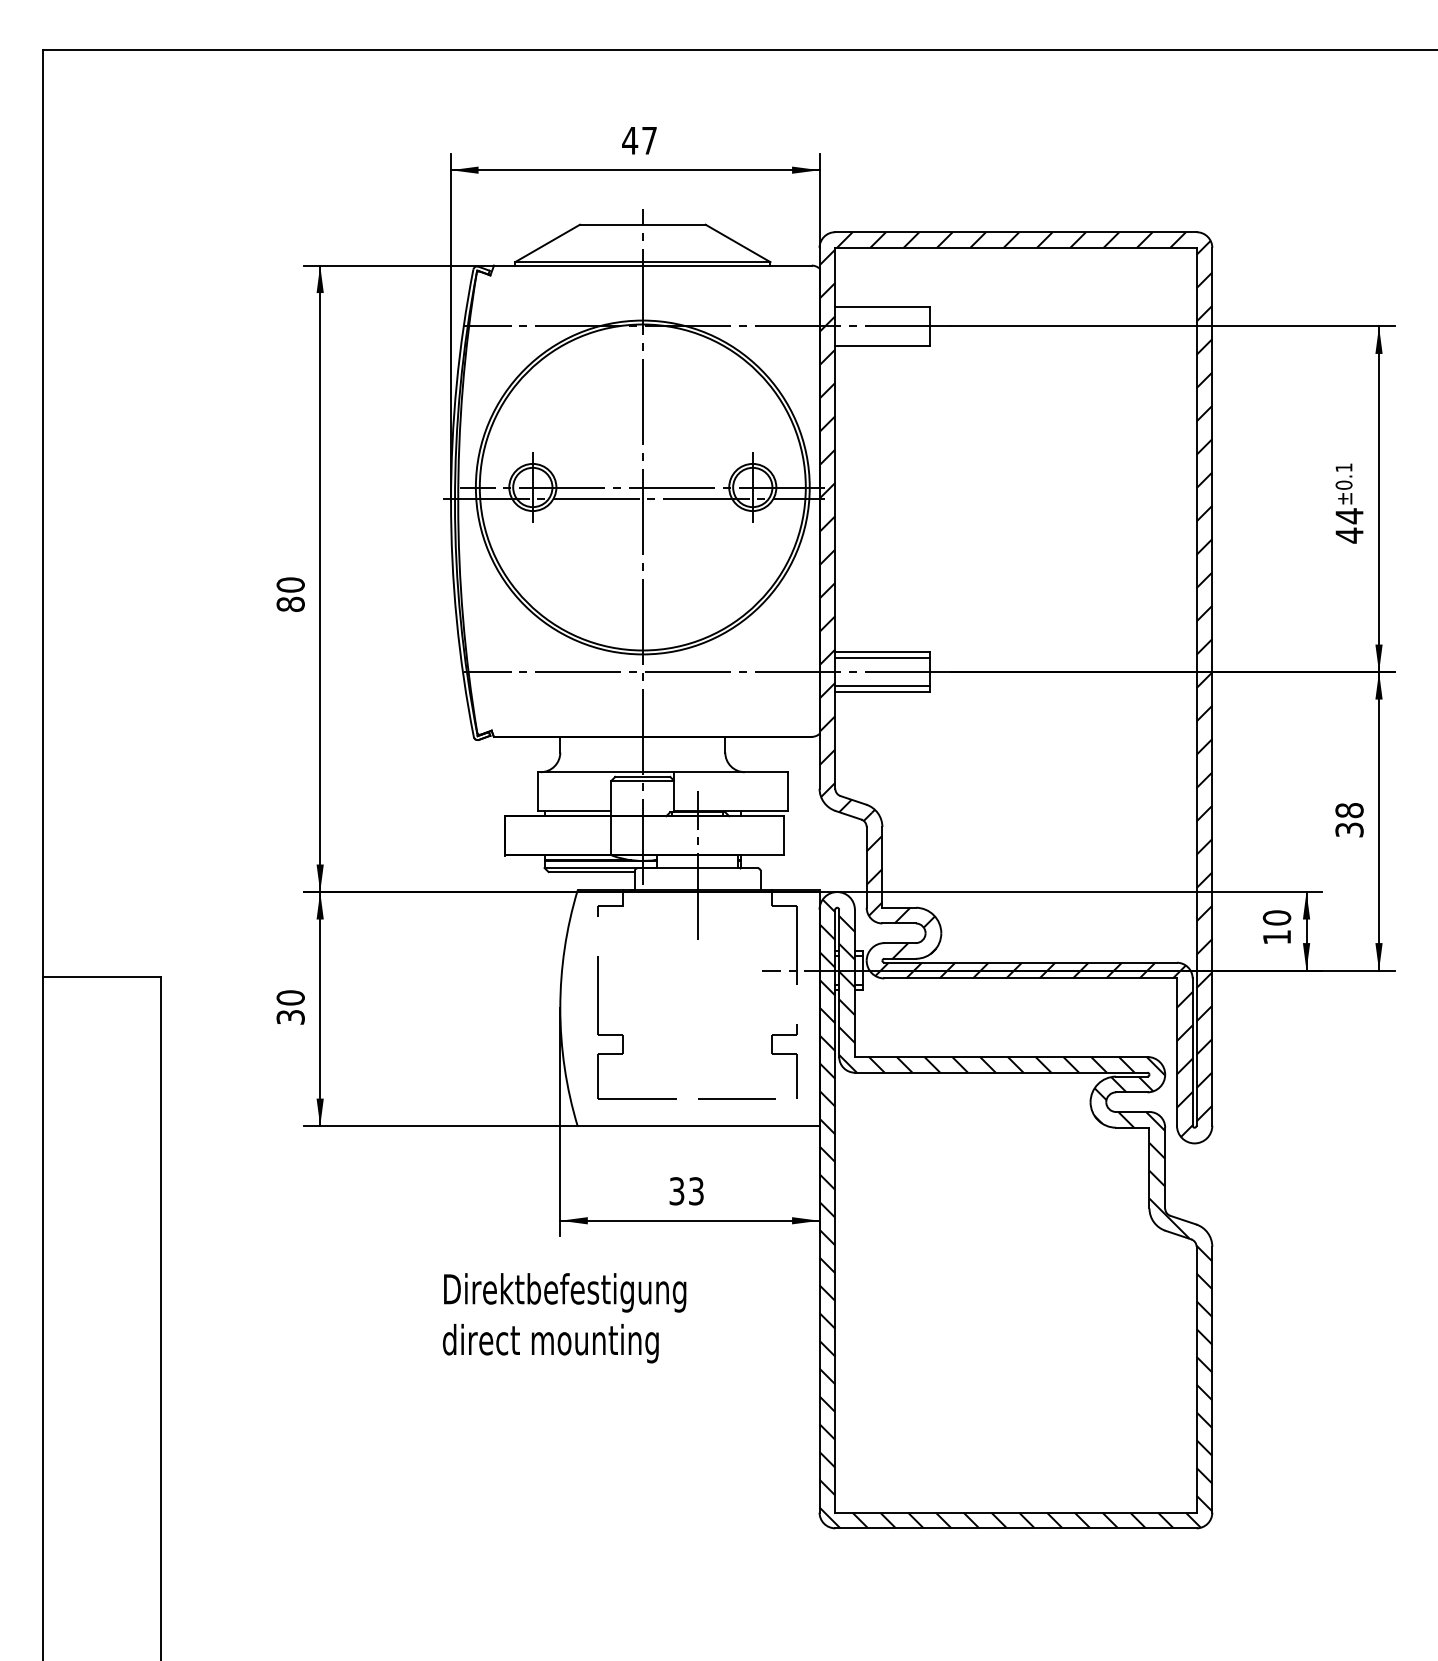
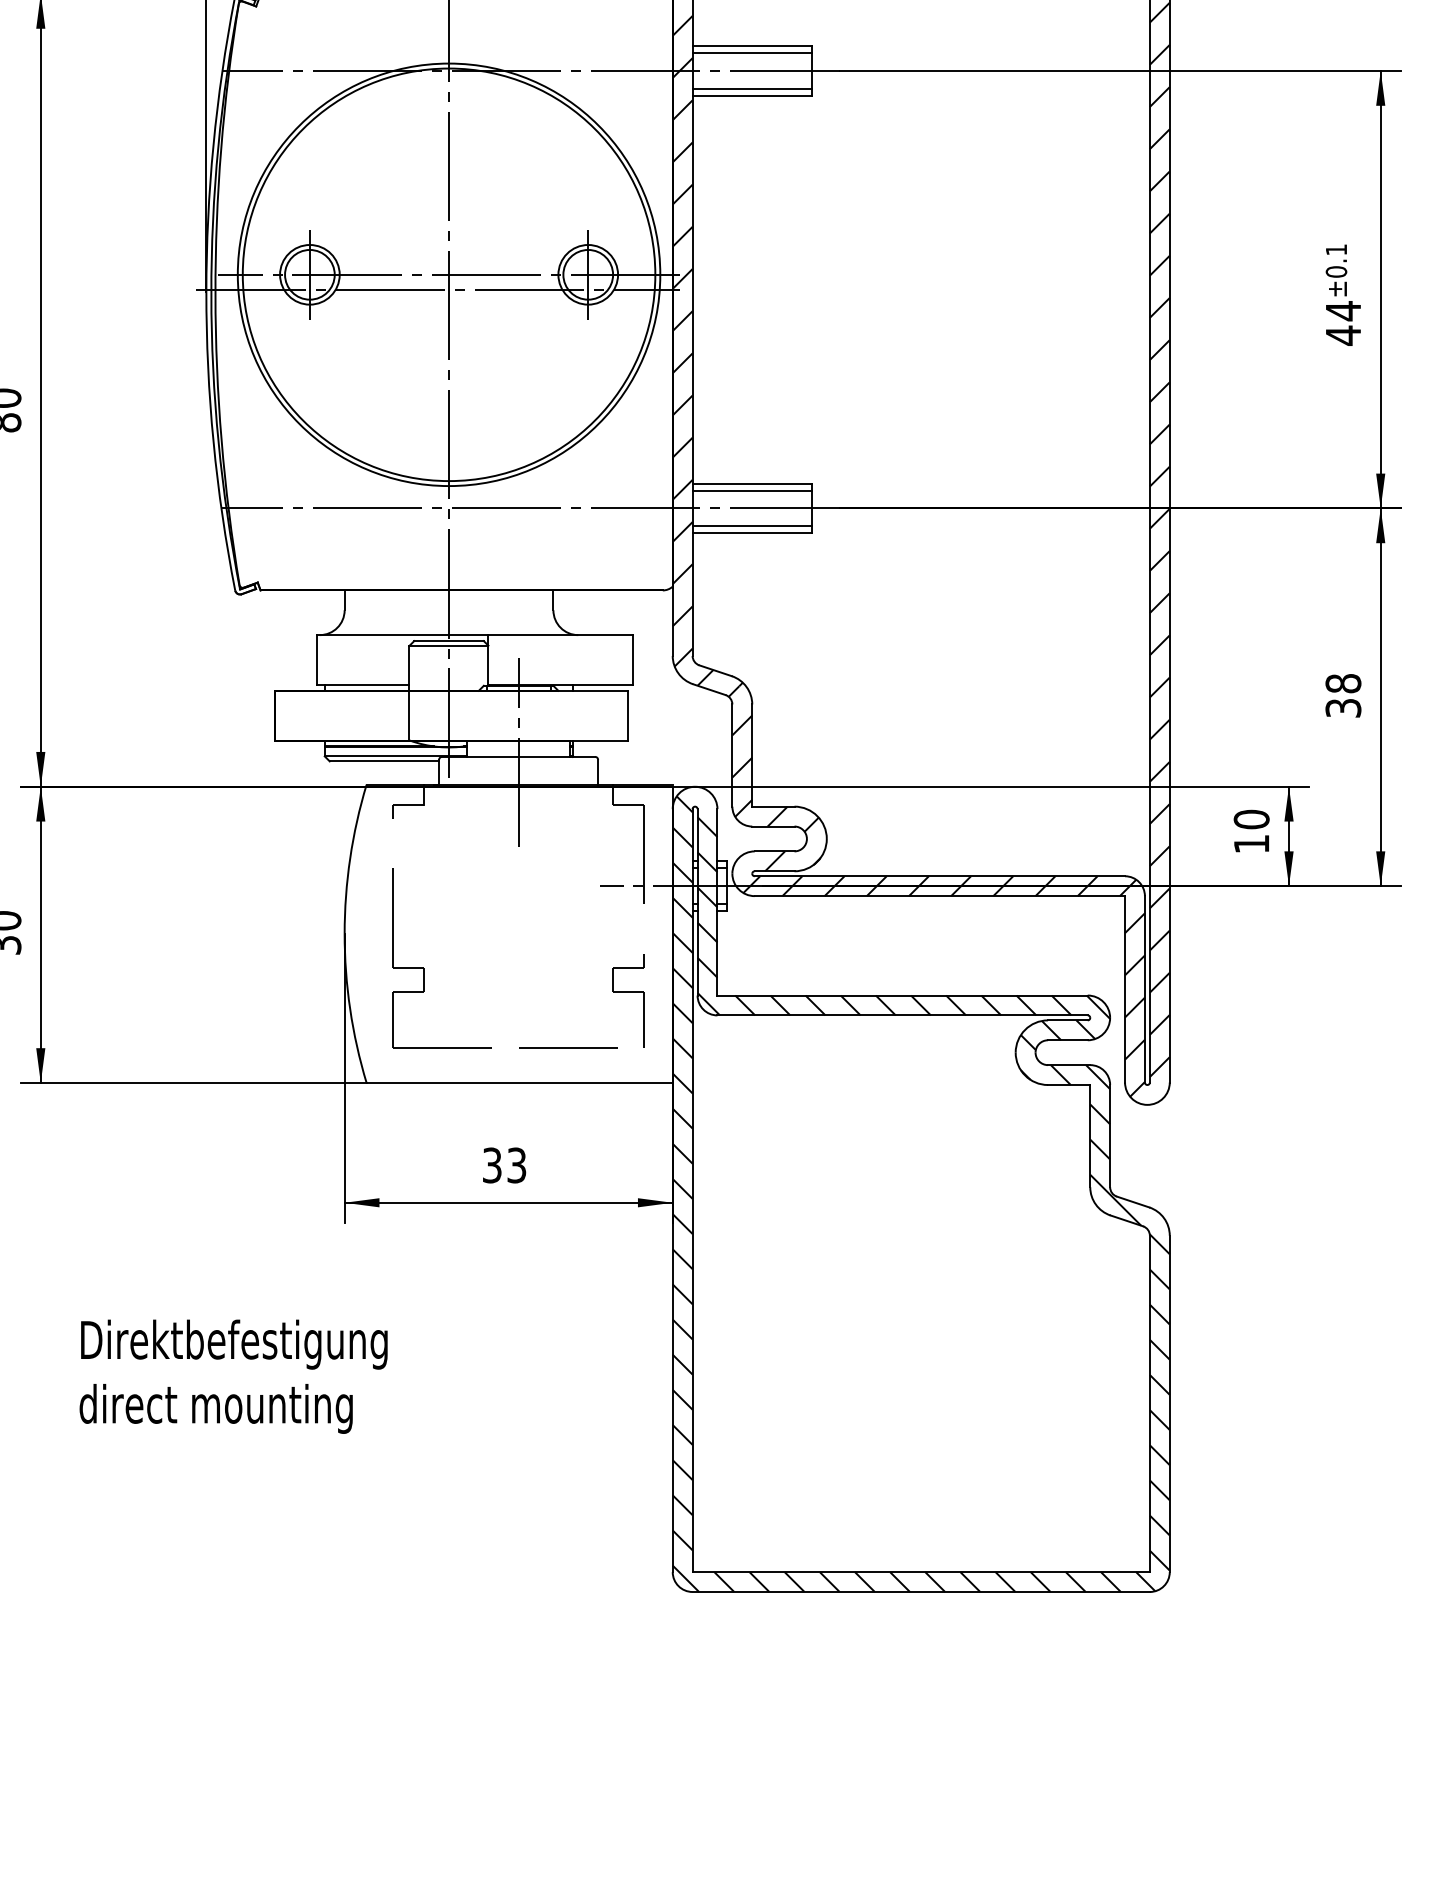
line: (882, 312) -> (752, 53), added
line: (882, 340) -> (752, 88), added
text: (564, 1318) -> (233, 1377), moved

